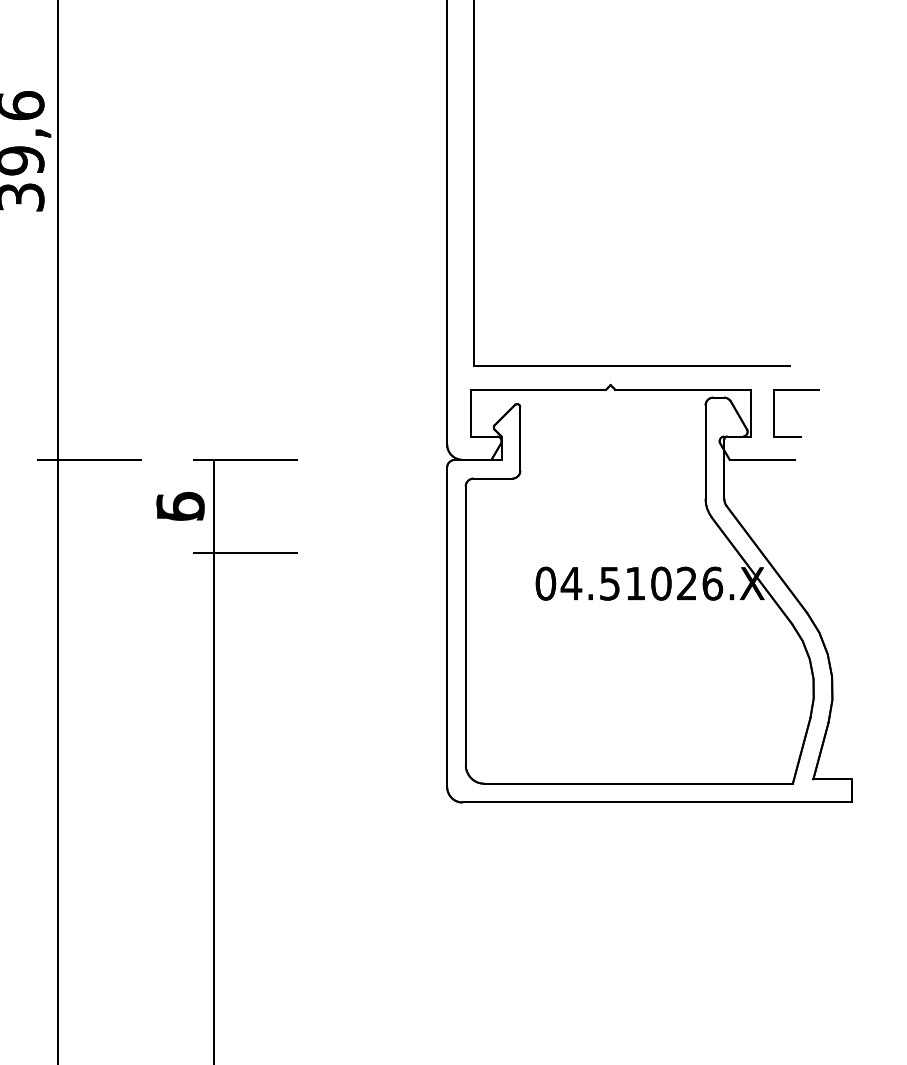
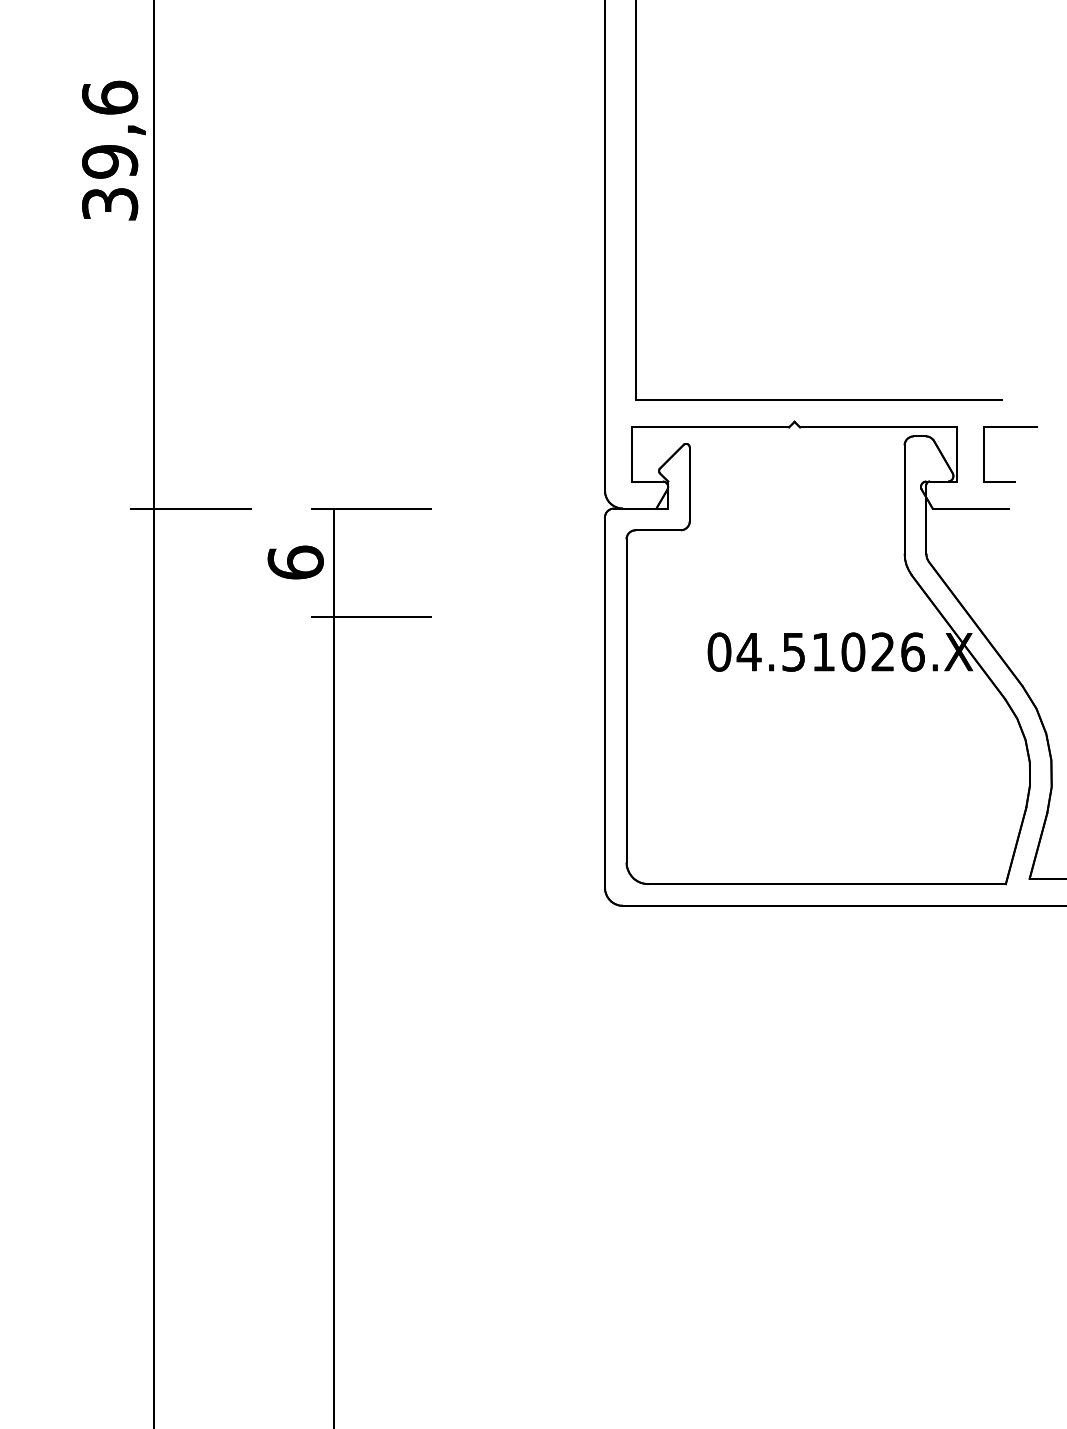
text: (180, 506) -> (295, 562), 5 -> 6

